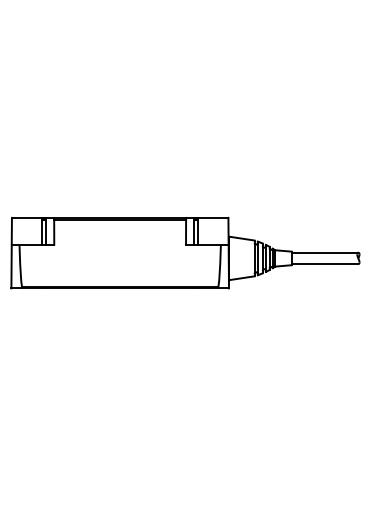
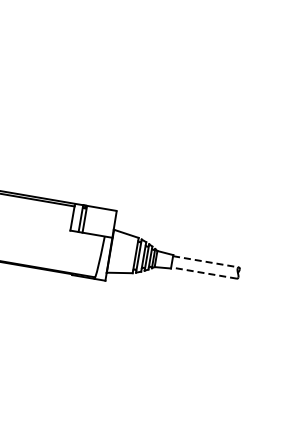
line: (325, 252) -> (206, 261), solid -> dashed
line: (324, 264) -> (203, 273), solid -> dashed

